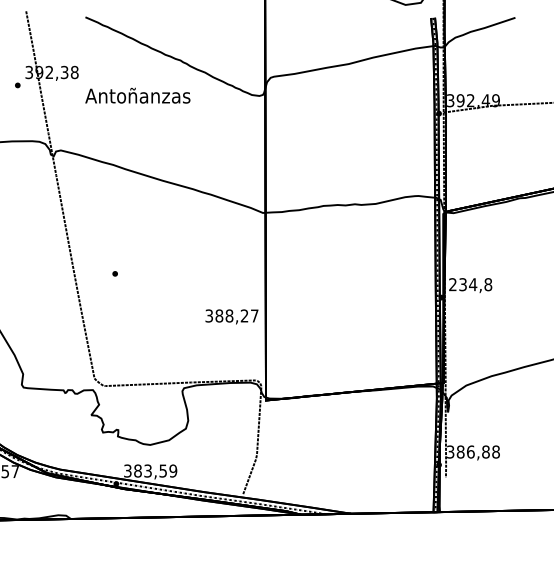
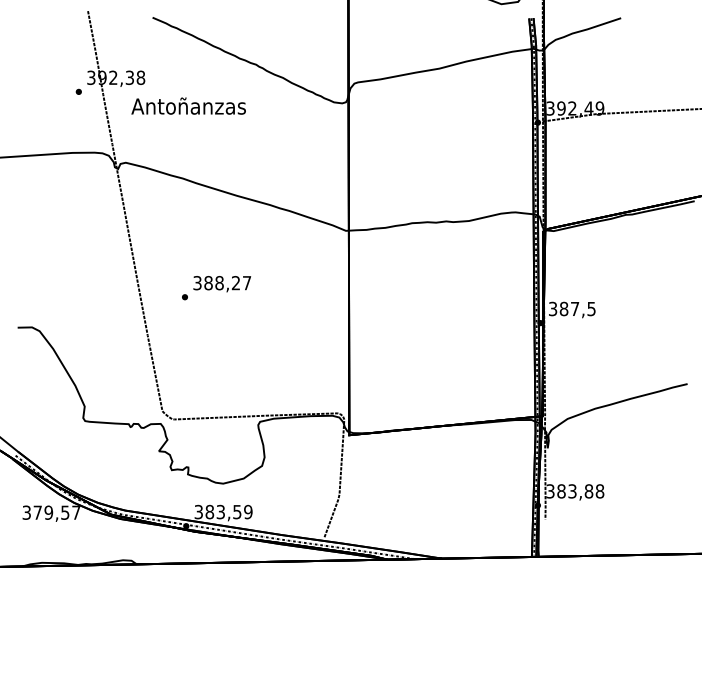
text: (137, 95) -> (188, 105), moved
text: (470, 284) -> (572, 308), 234,8 -> 387,5
text: (232, 317) -> (222, 284), moved
text: (470, 452) -> (572, 491), 386,88 -> 383,88

